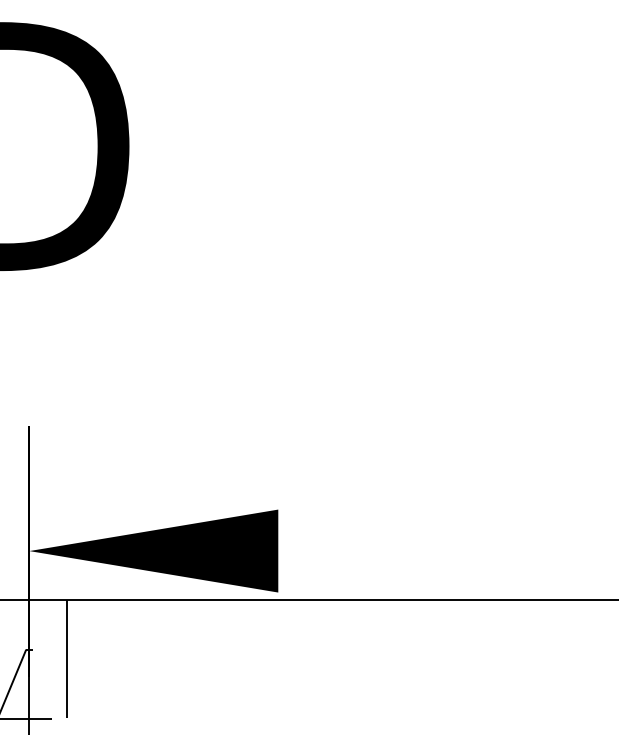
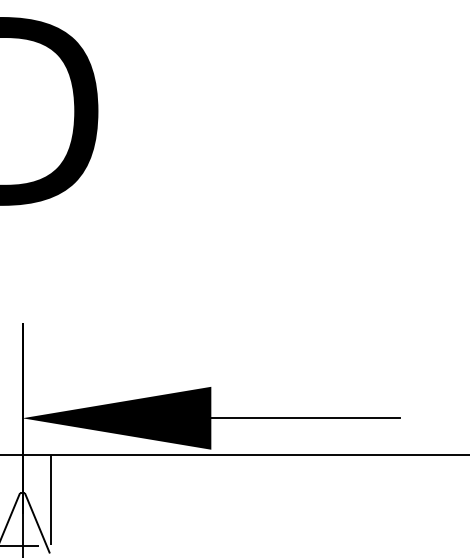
line: (402, 551) -> (305, 418), added
line: (47, 689) -> (36, 523), added

